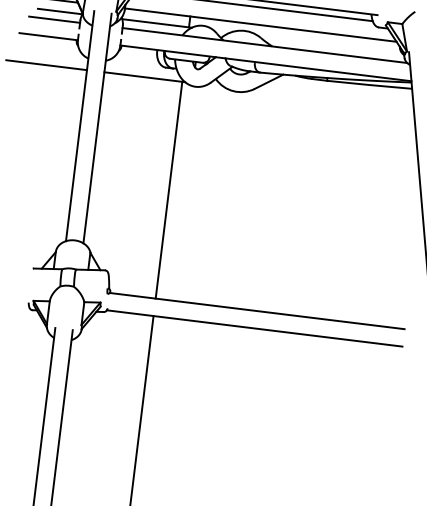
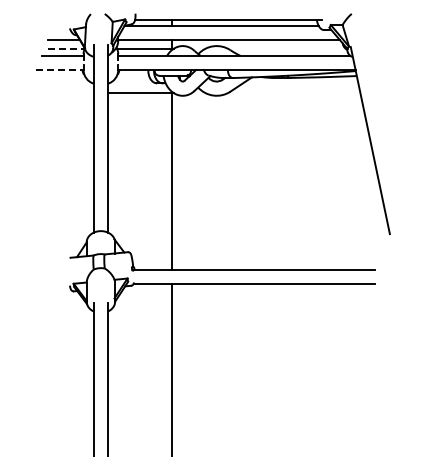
line: (60, 11) -> (66, 48), solid -> dashed
line: (48, 37) -> (59, 70), solid -> dashed
line: (46, 65) -> (60, 93), removed

